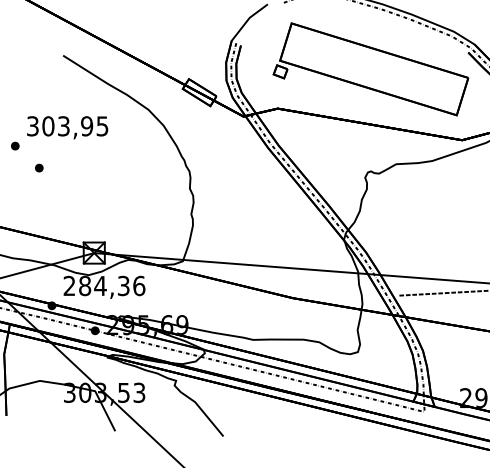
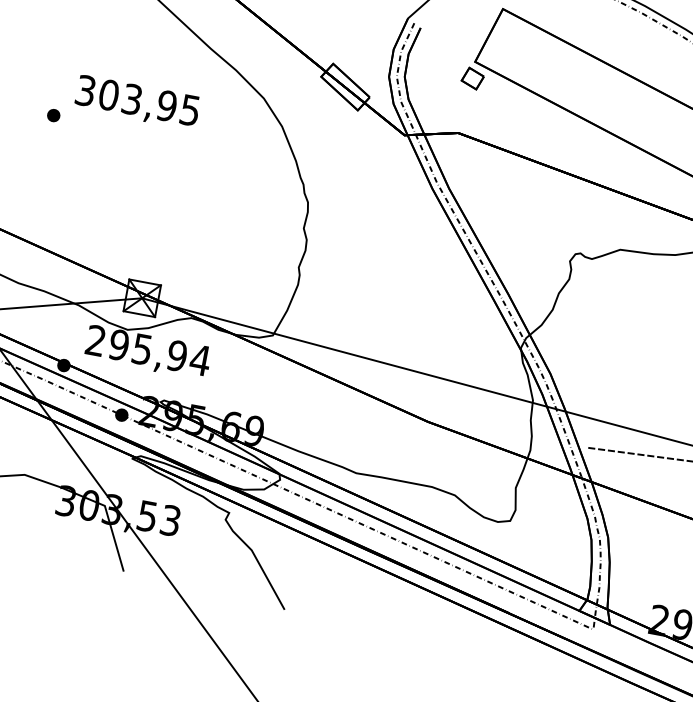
part: (39, 167) -> (84, 154), removed
text: (112, 285) -> (160, 352), 284,36 -> 295,94

